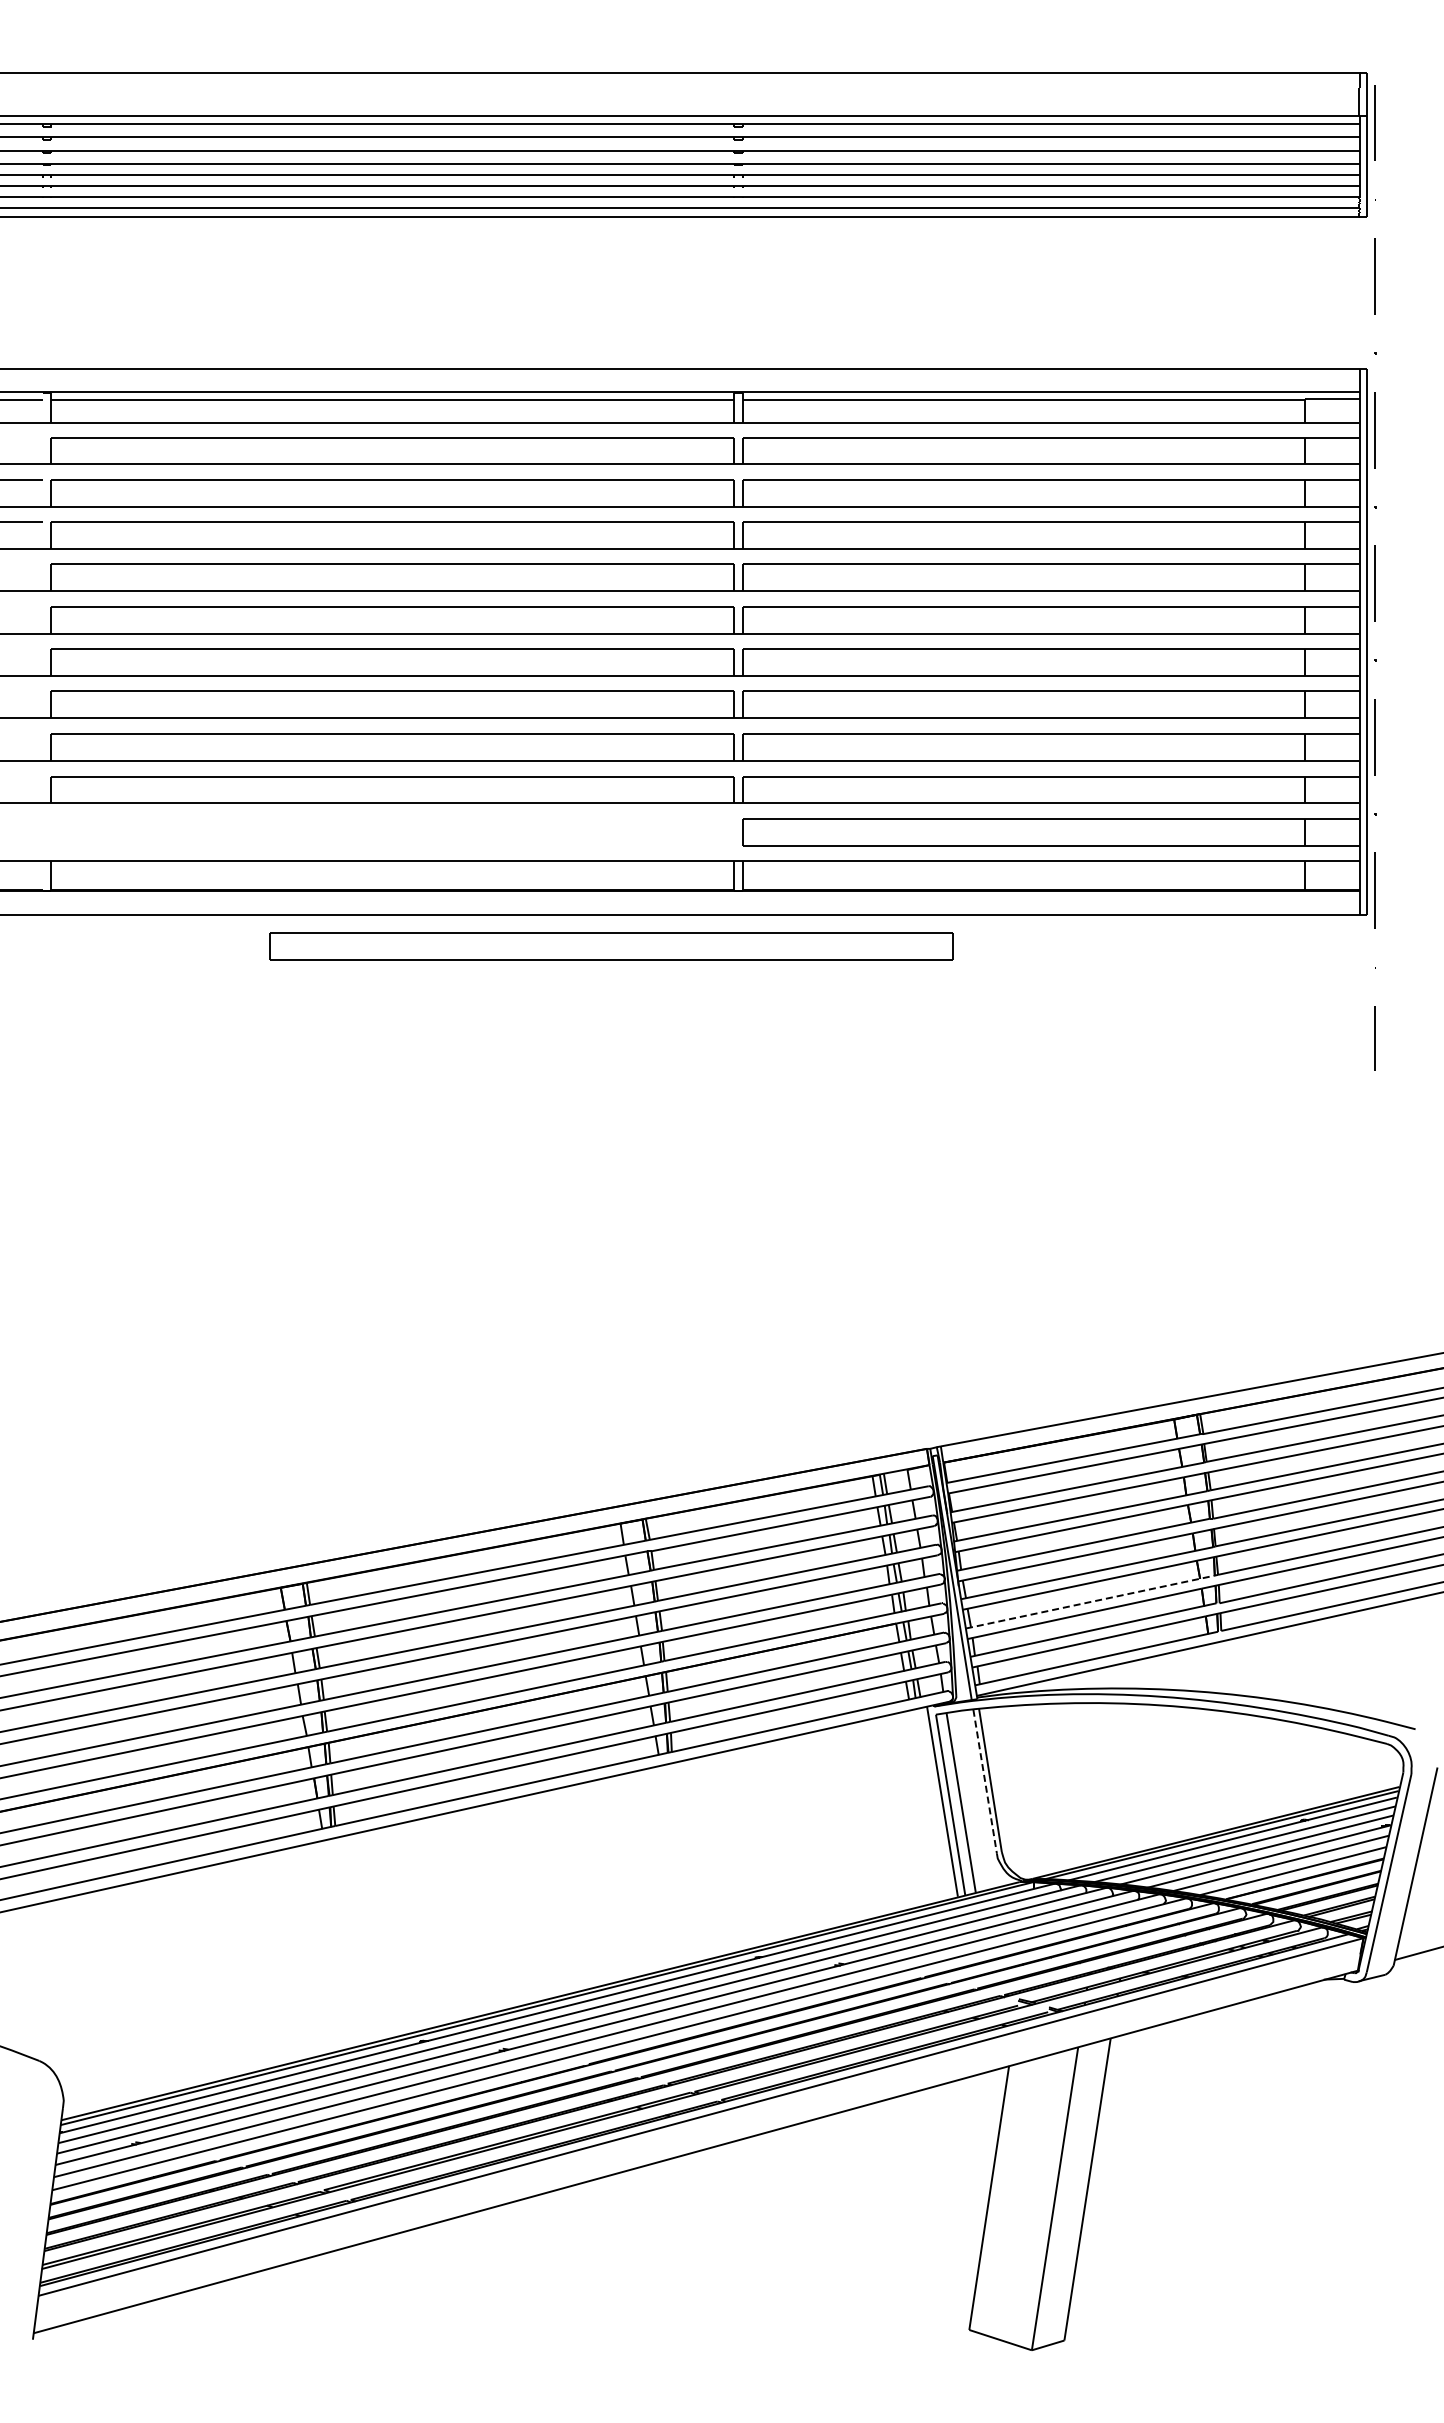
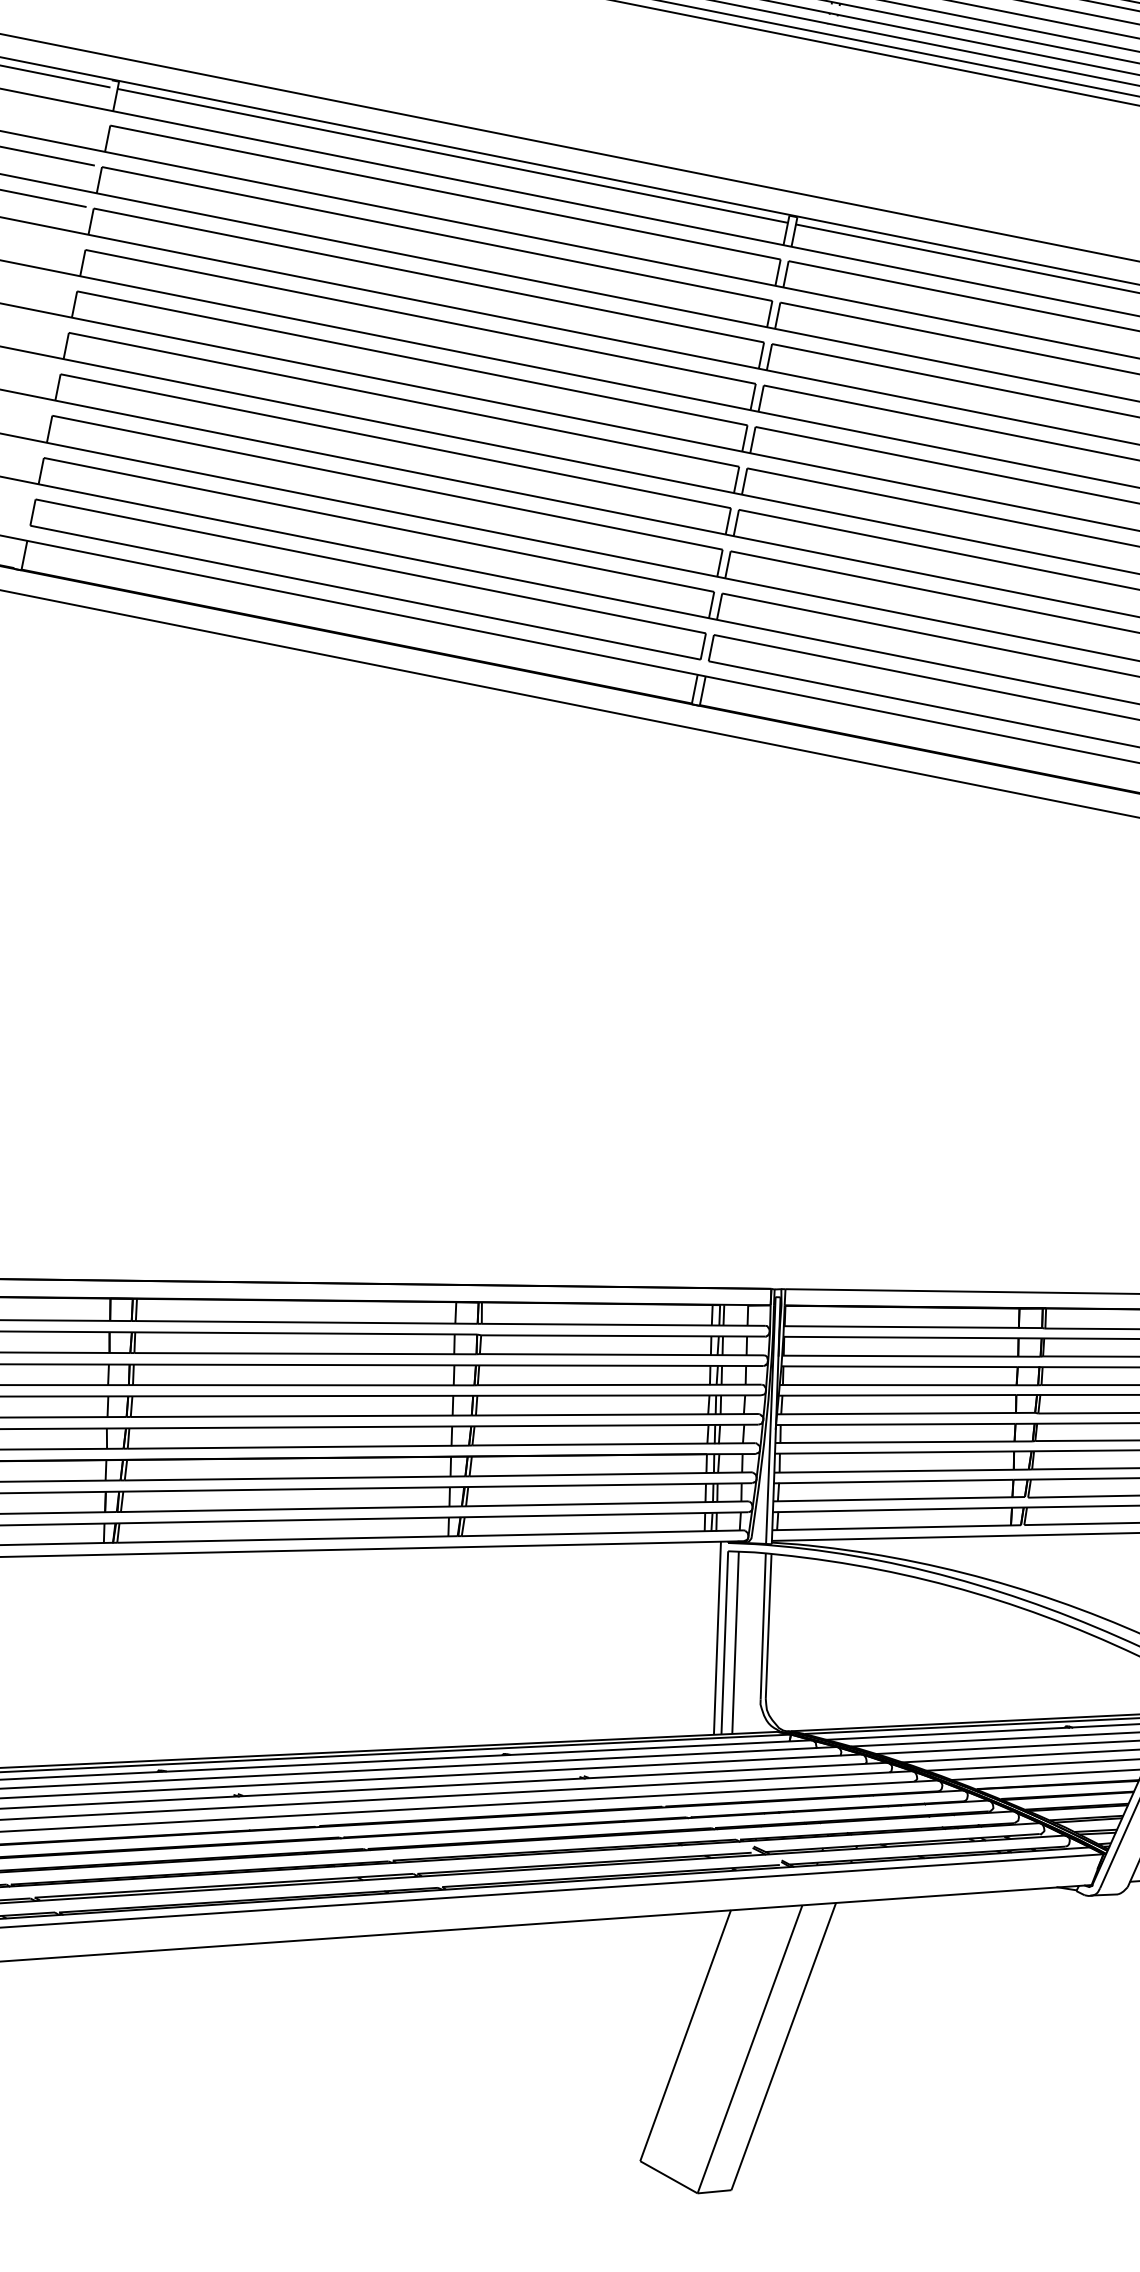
part: (611, 946) -> (368, 579), moved
line: (1090, 1601) -> (901, 1470), dashed -> solid
line: (985, 1781) -> (763, 1626), dashed -> solid

